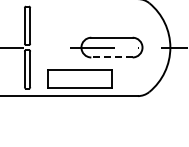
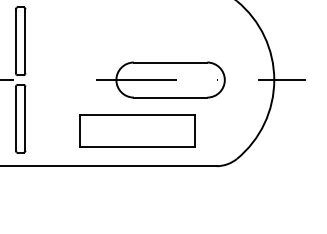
line: (111, 57) -> (169, 97), dashed -> solid
part: (79, 78) -> (136, 129), moved

